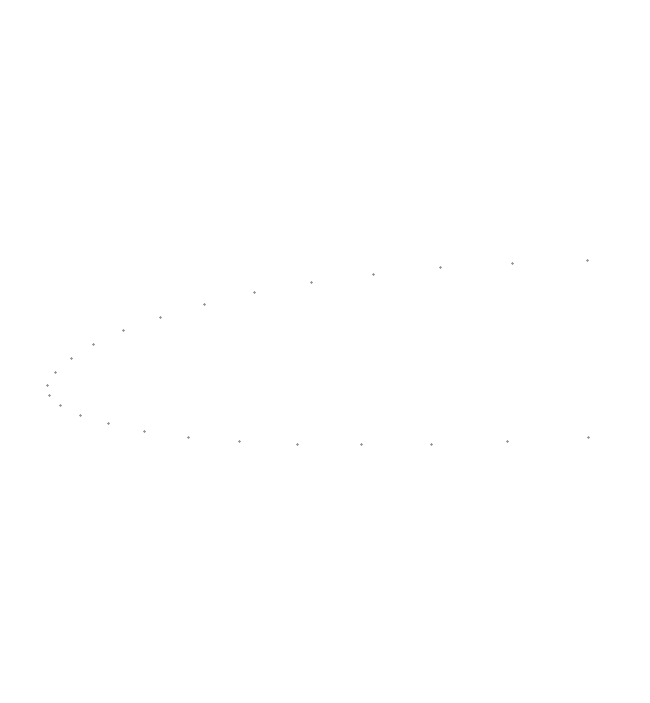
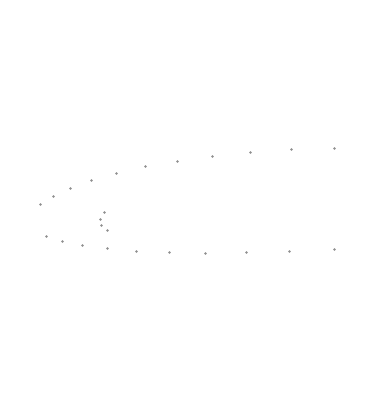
part: (53, 389) -> (103, 221), moved

